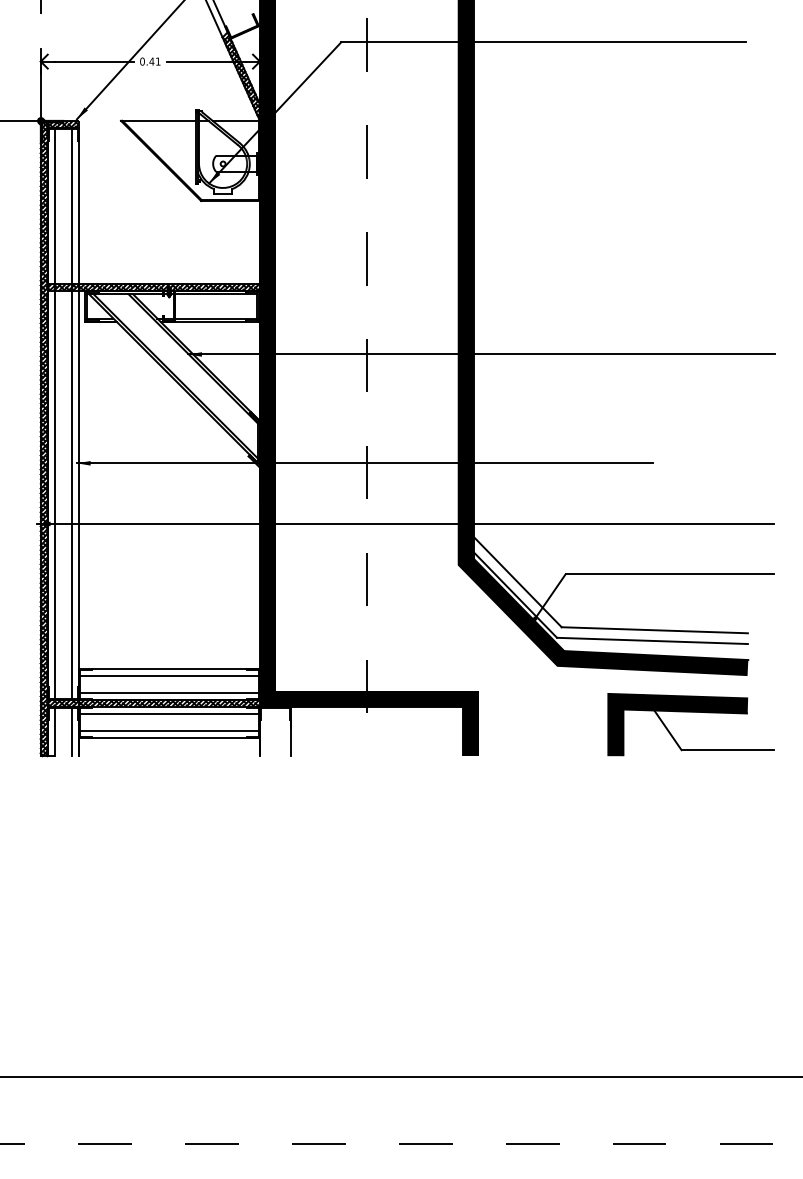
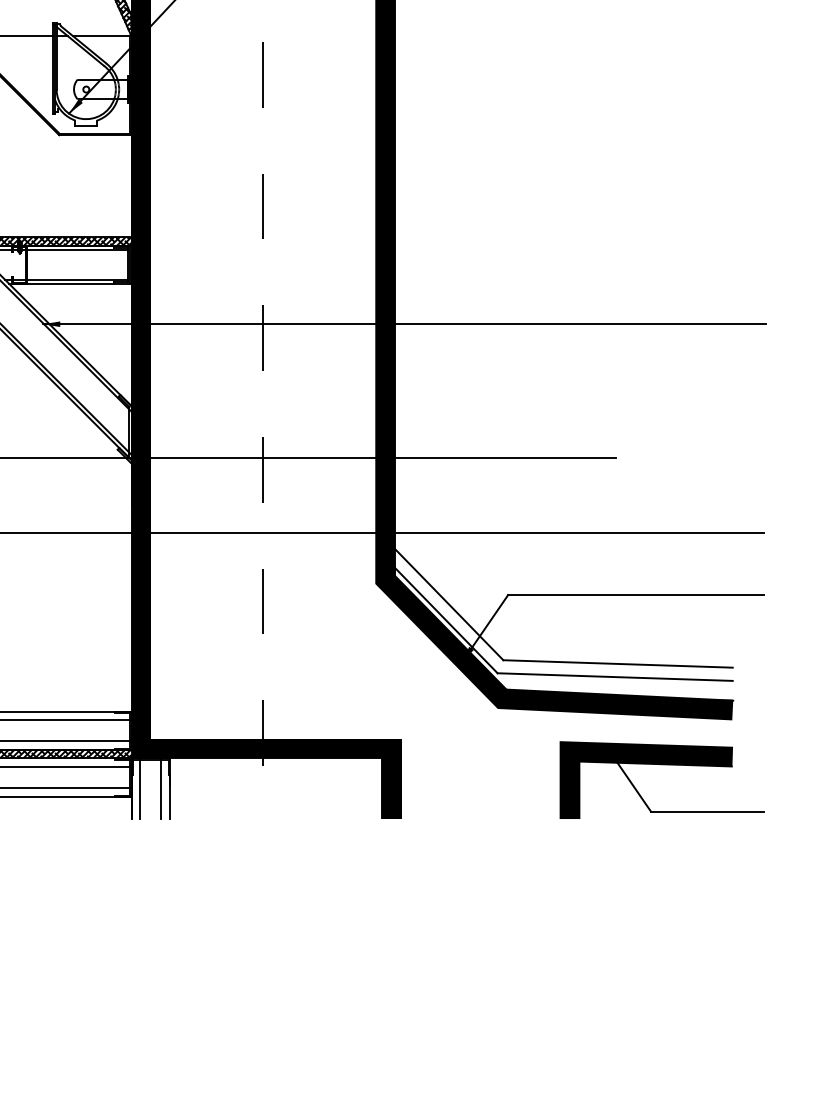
line: (266, 731) -> (139, 788), added
line: (284, 731) -> (161, 788), added

